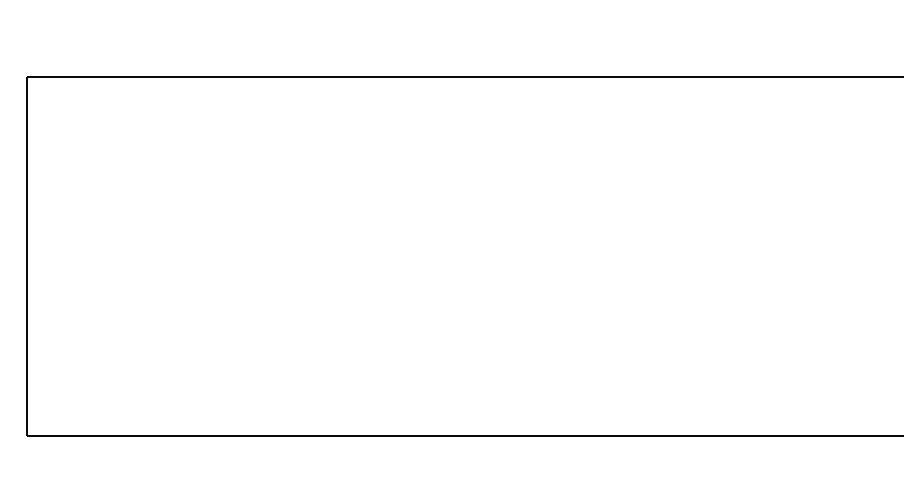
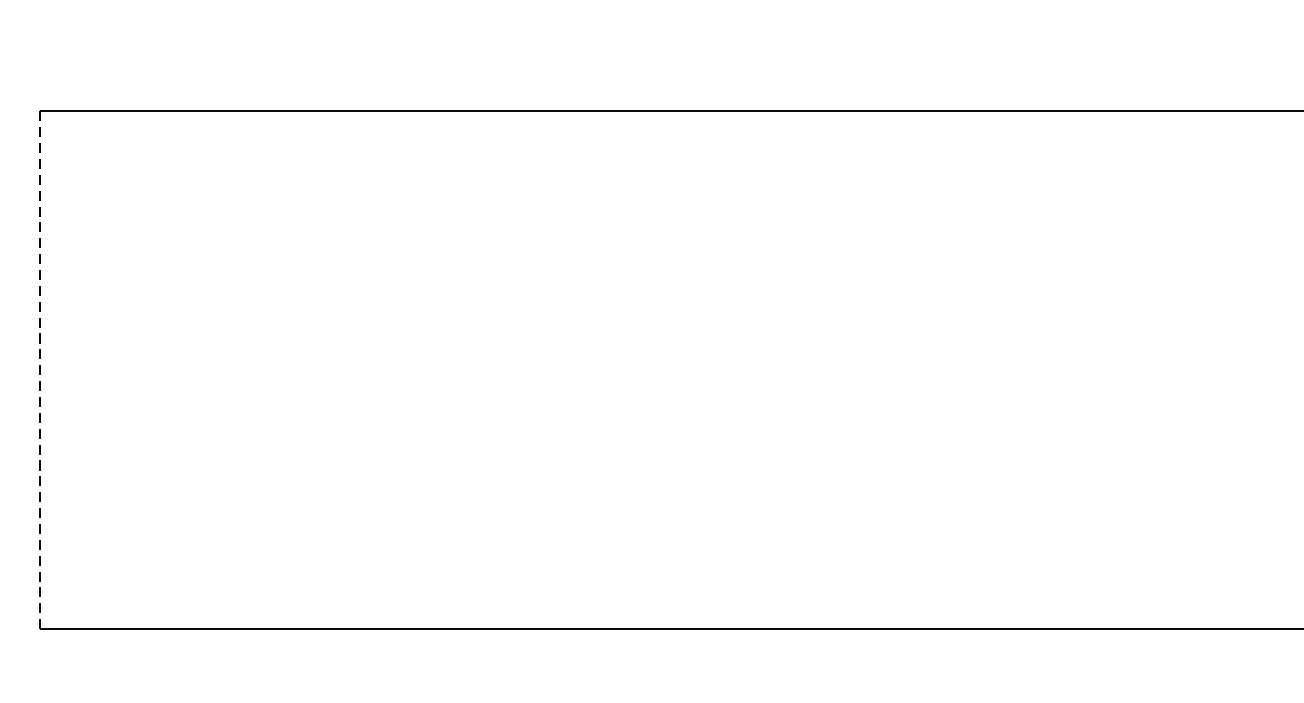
line: (27, 256) -> (39, 370), solid -> dashed

